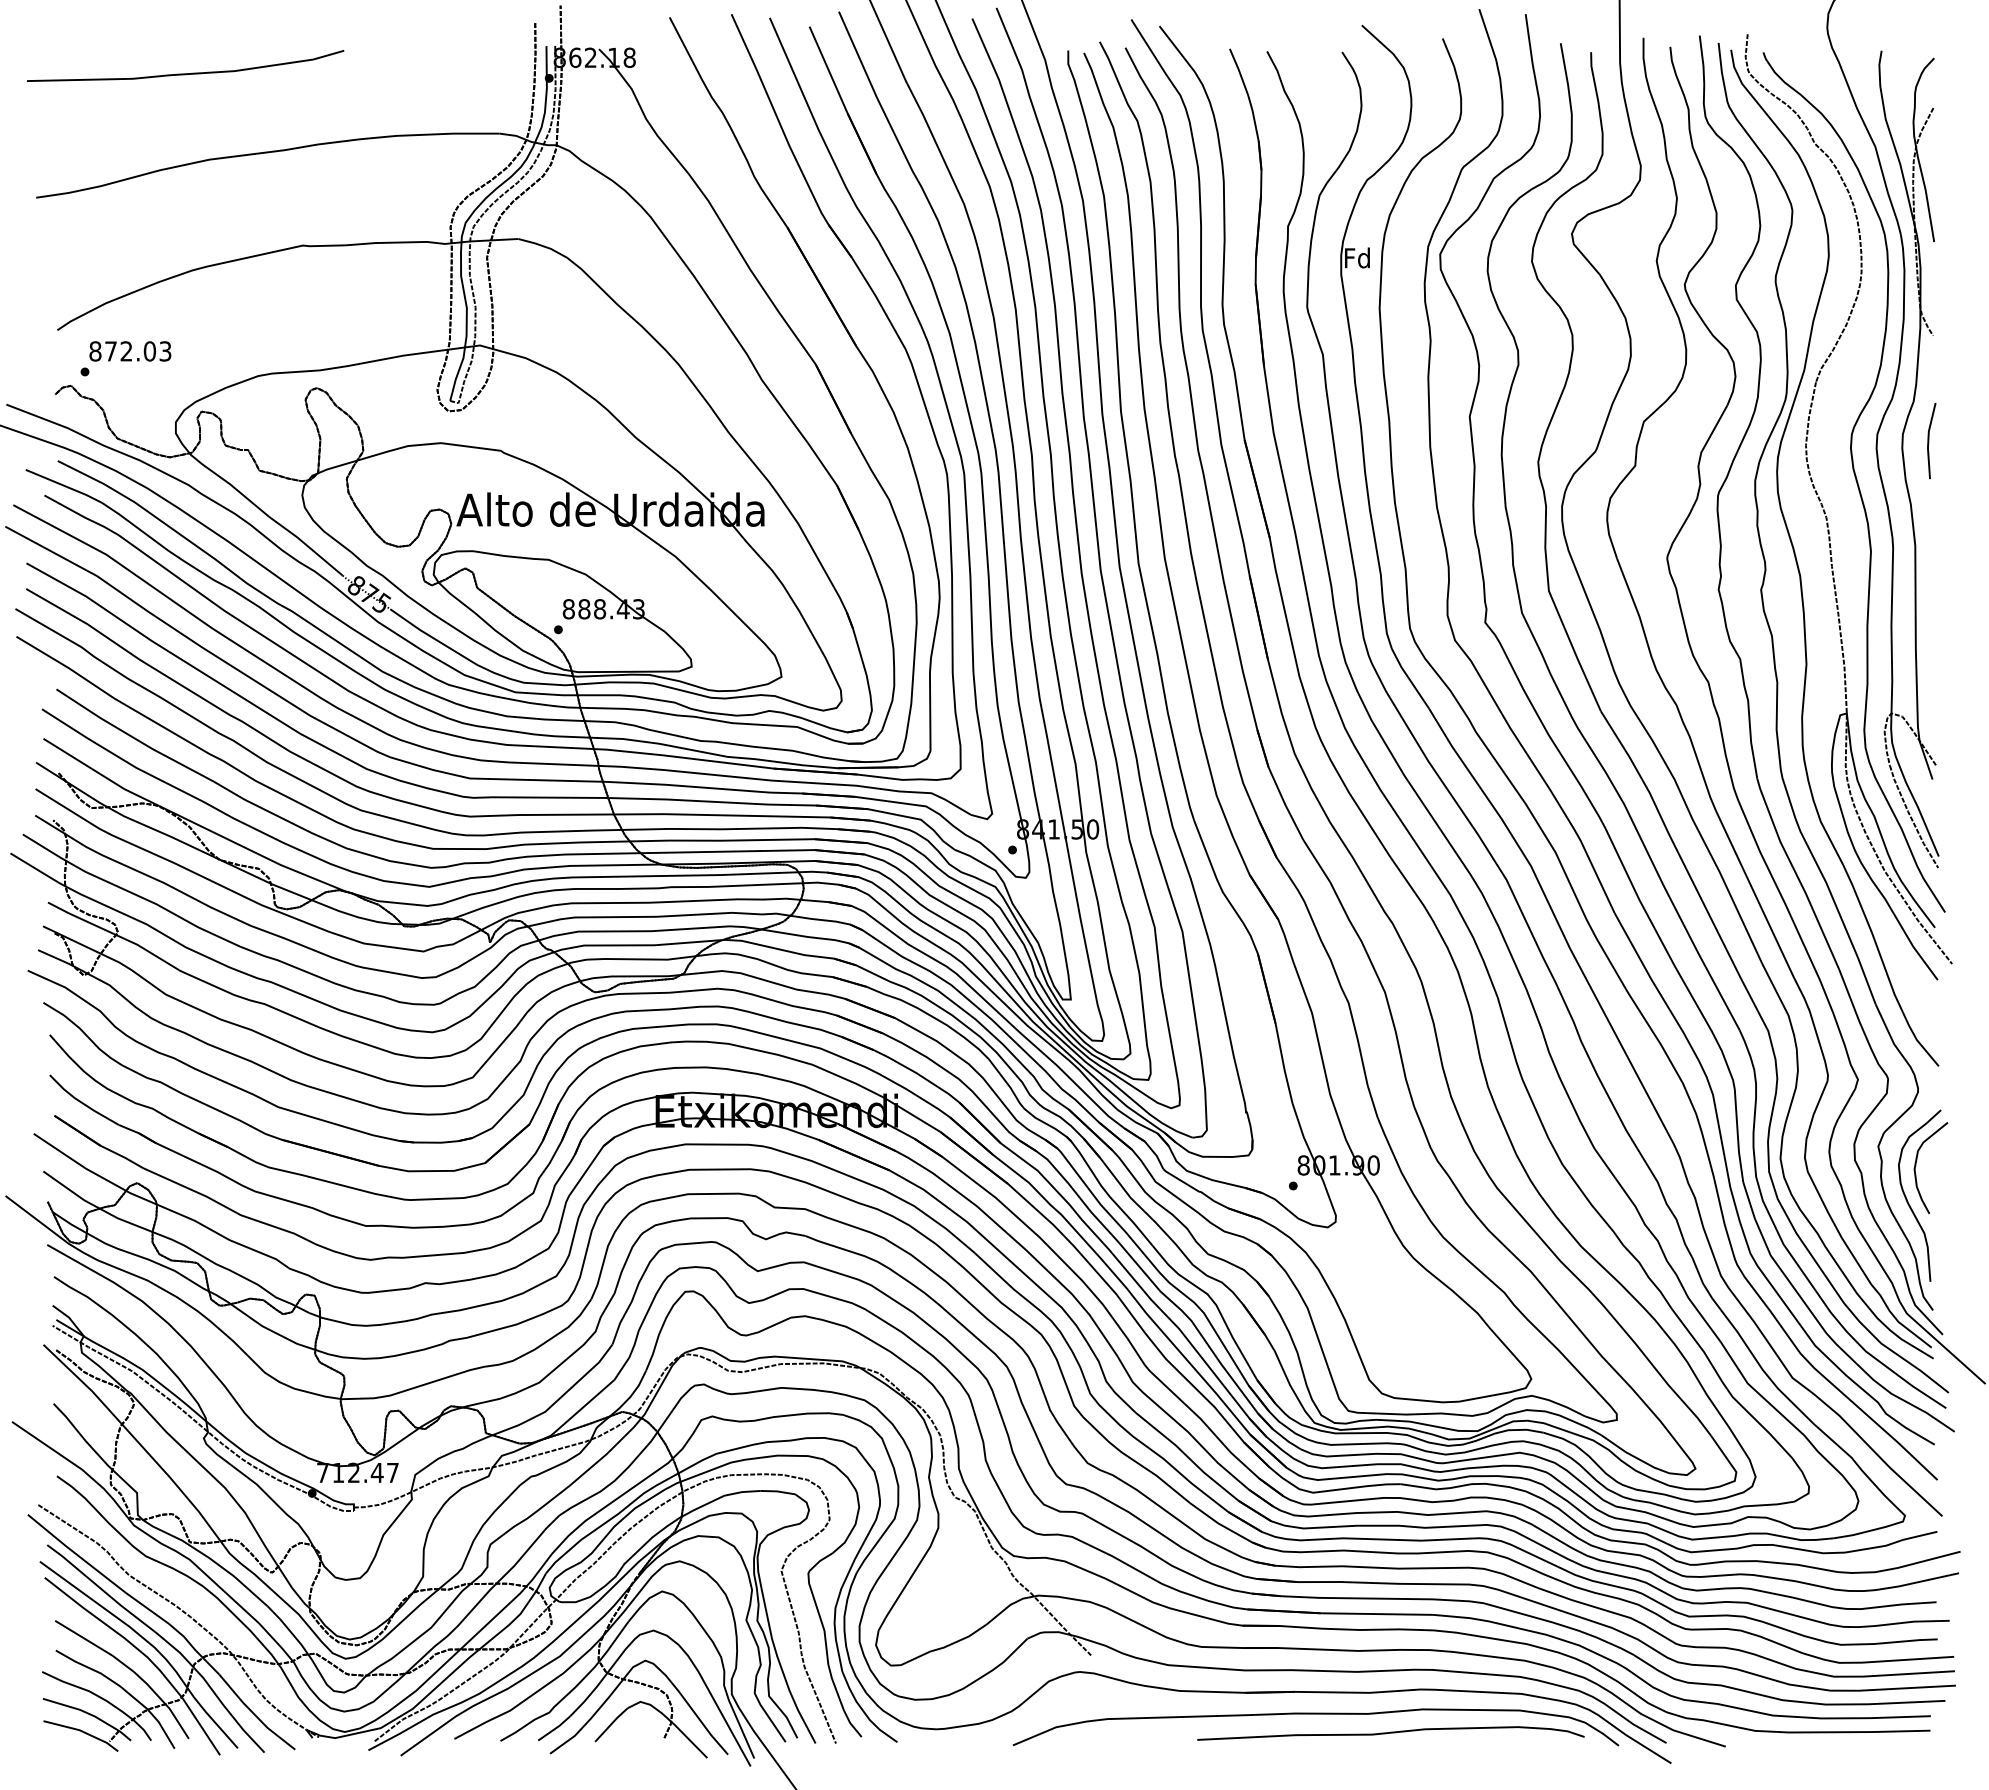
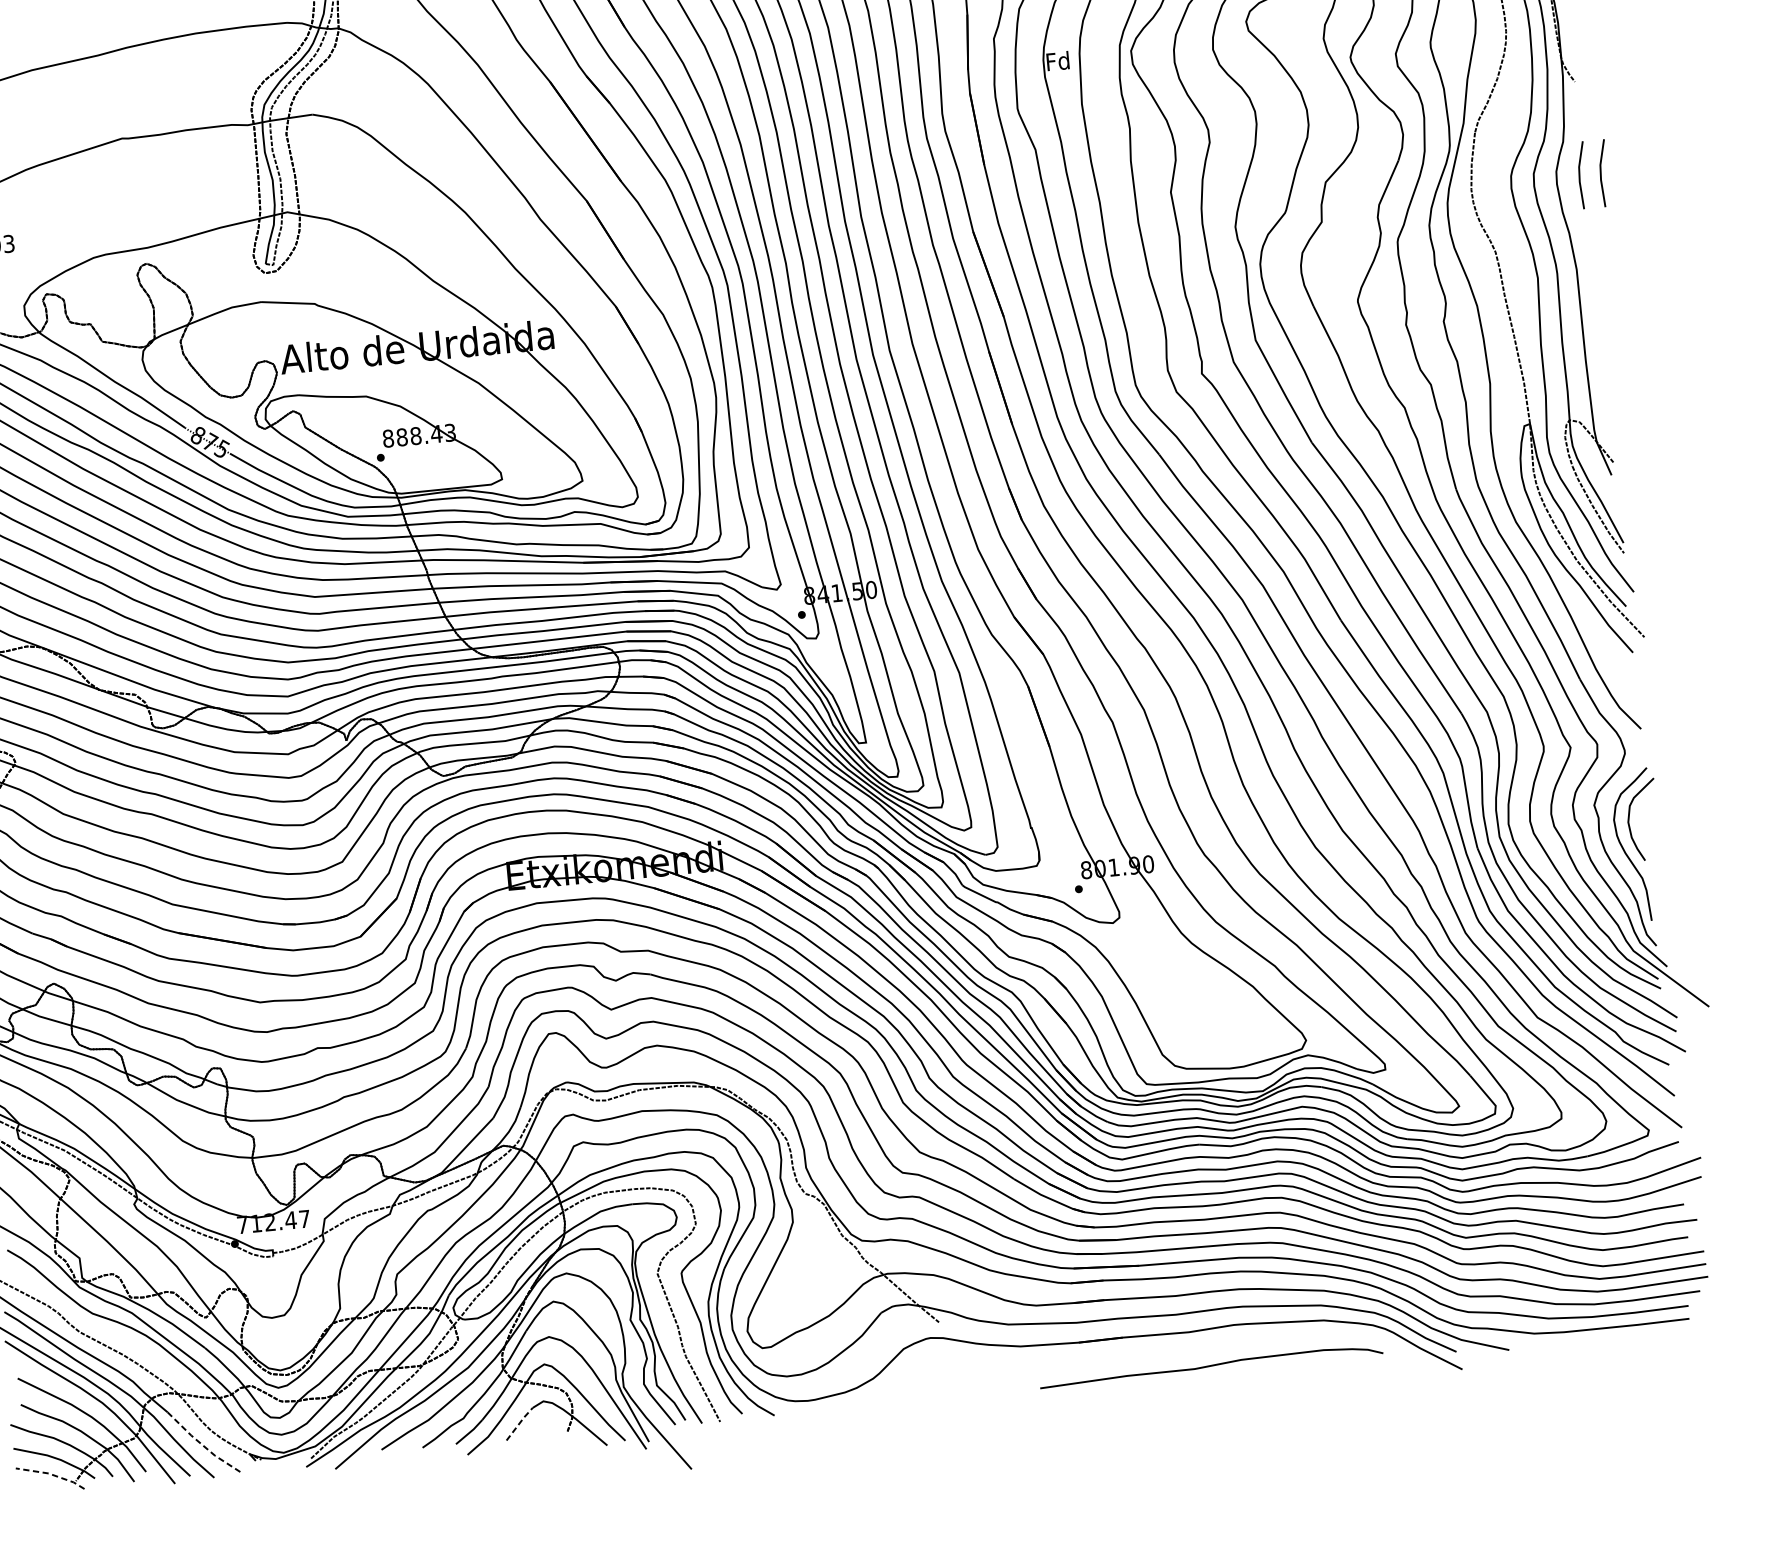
line: (1953, 441) -> (1601, 173), added
line: (254, 1714) -> (202, 1444), solid -> dashed
curve: (1315, 1714) -> (1142, 1355), removed
line: (611, 1723) -> (519, 1422), solid -> dashed
line: (83, 1731) -> (52, 1474), solid -> dashed

